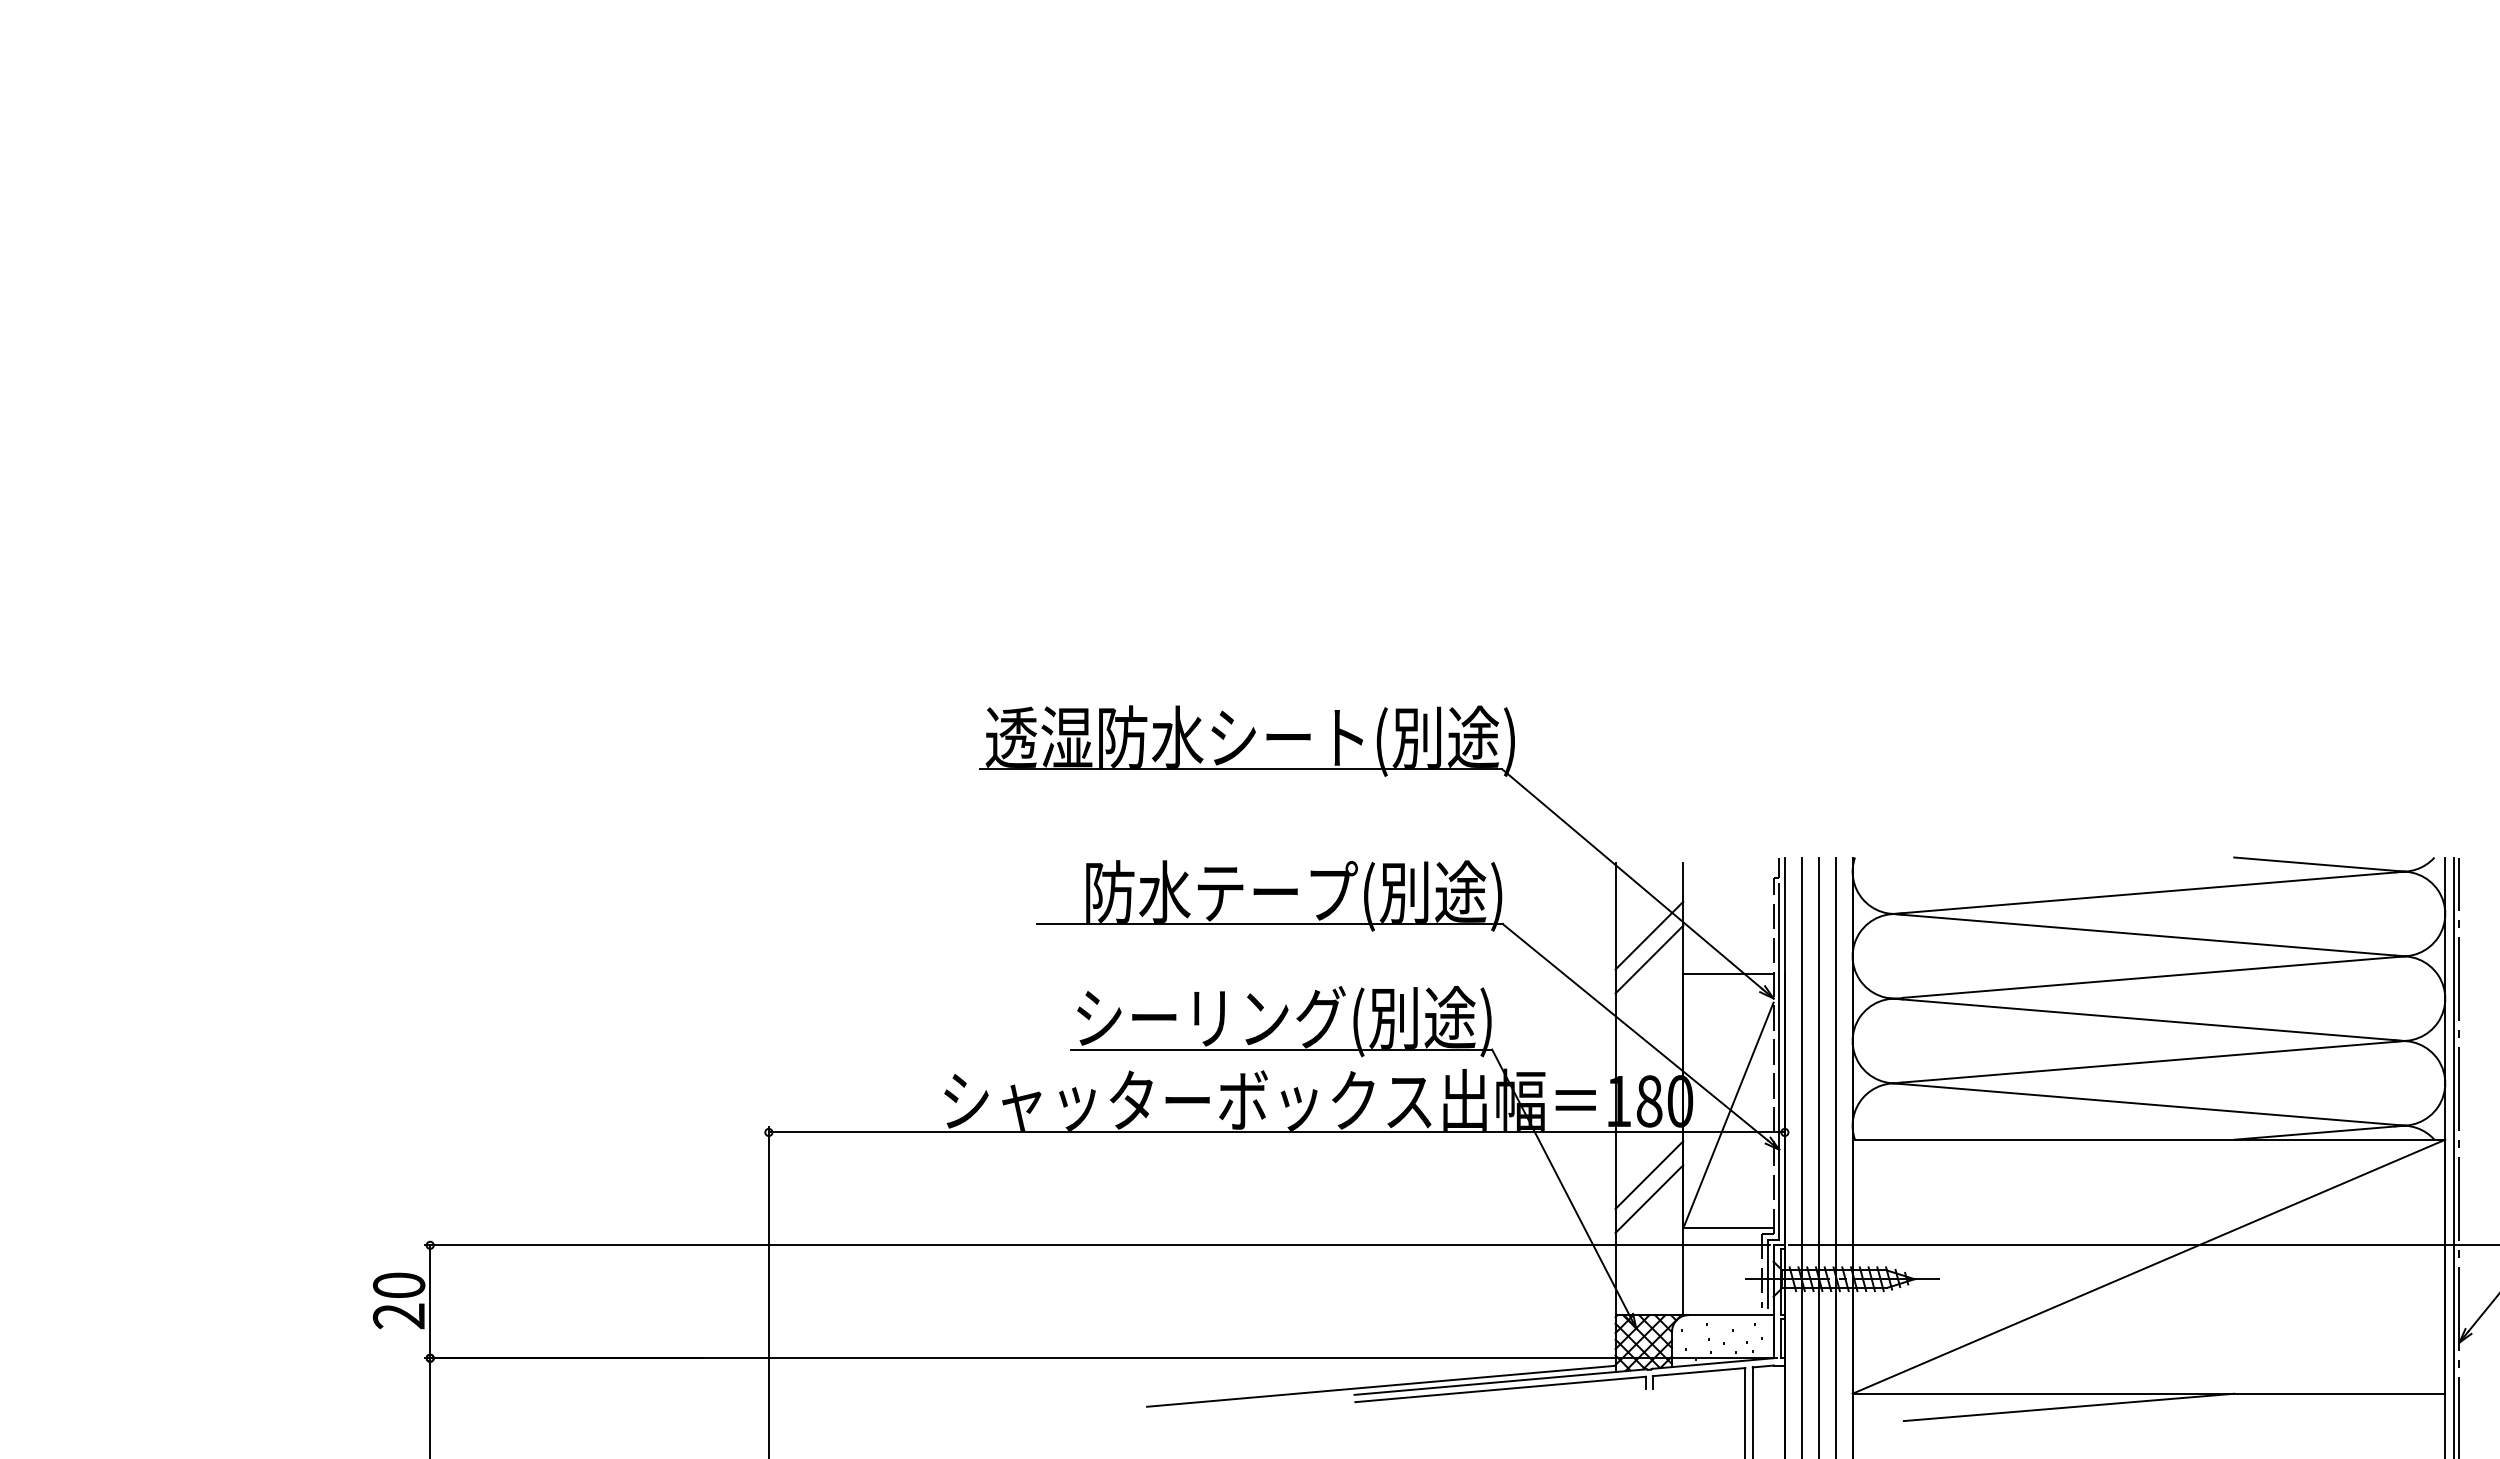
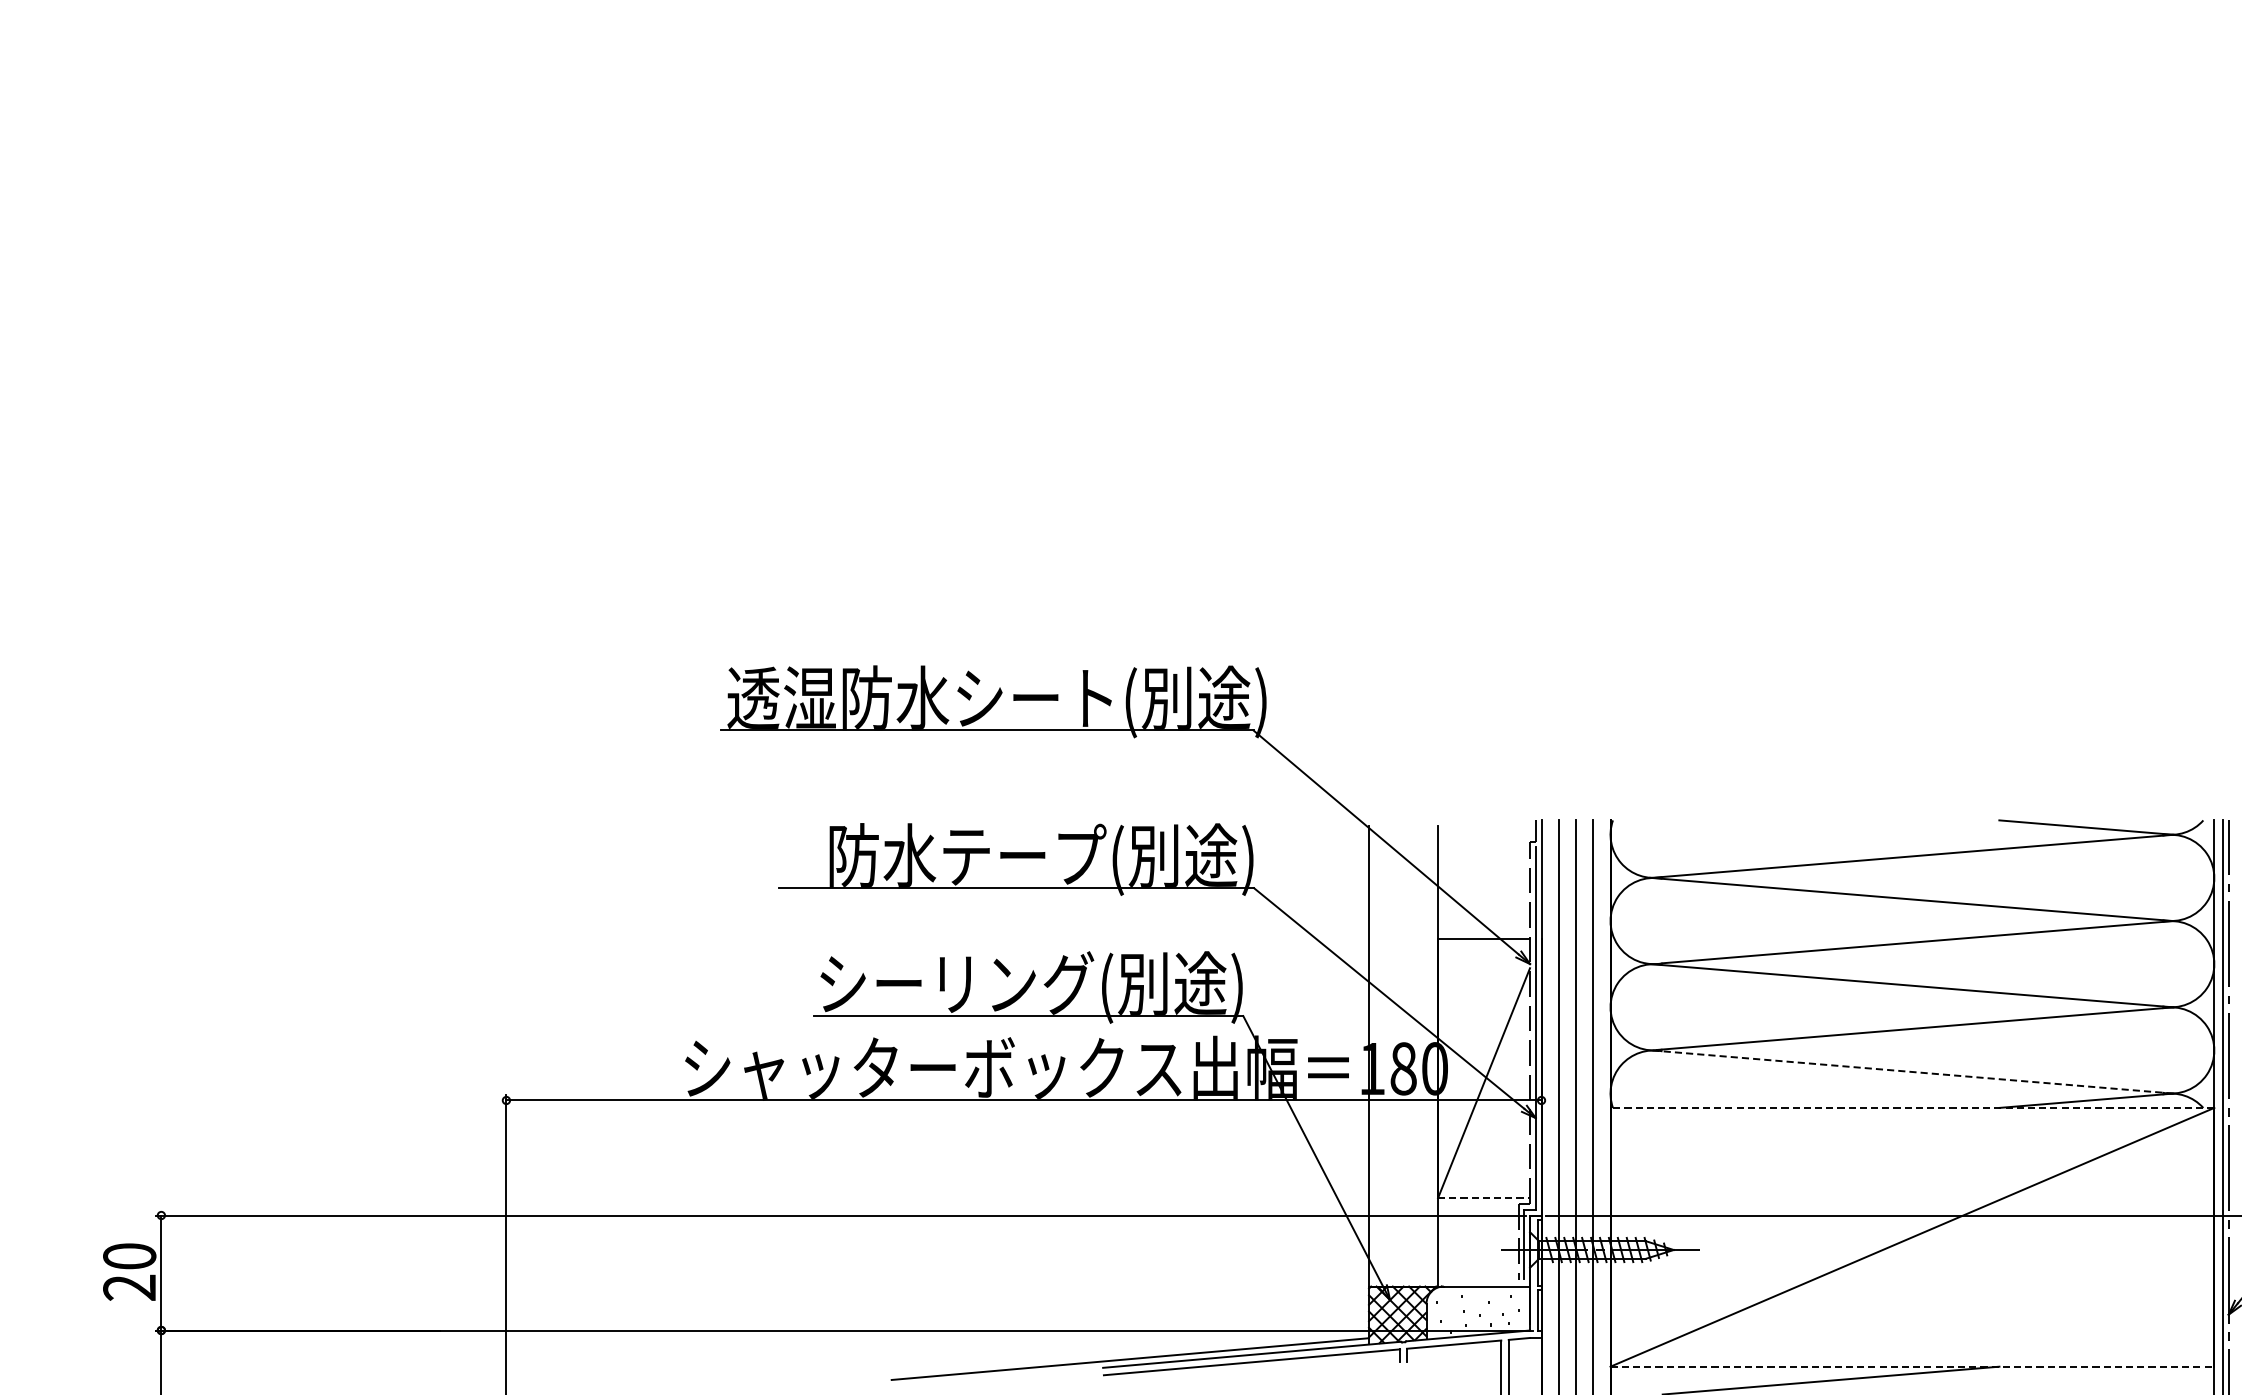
line: (1649, 935) -> (1403, 899), removed
line: (1649, 959) -> (1403, 924), removed
line: (2148, 1104) -> (1911, 1072), solid -> dashed
line: (2148, 1139) -> (1911, 1107), solid -> dashed
line: (1649, 1175) -> (1403, 1144), removed
line: (1649, 1198) -> (1403, 1167), removed
line: (1728, 1228) -> (1484, 1198), solid -> dashed
line: (2149, 1393) -> (1912, 1366), solid -> dashed

